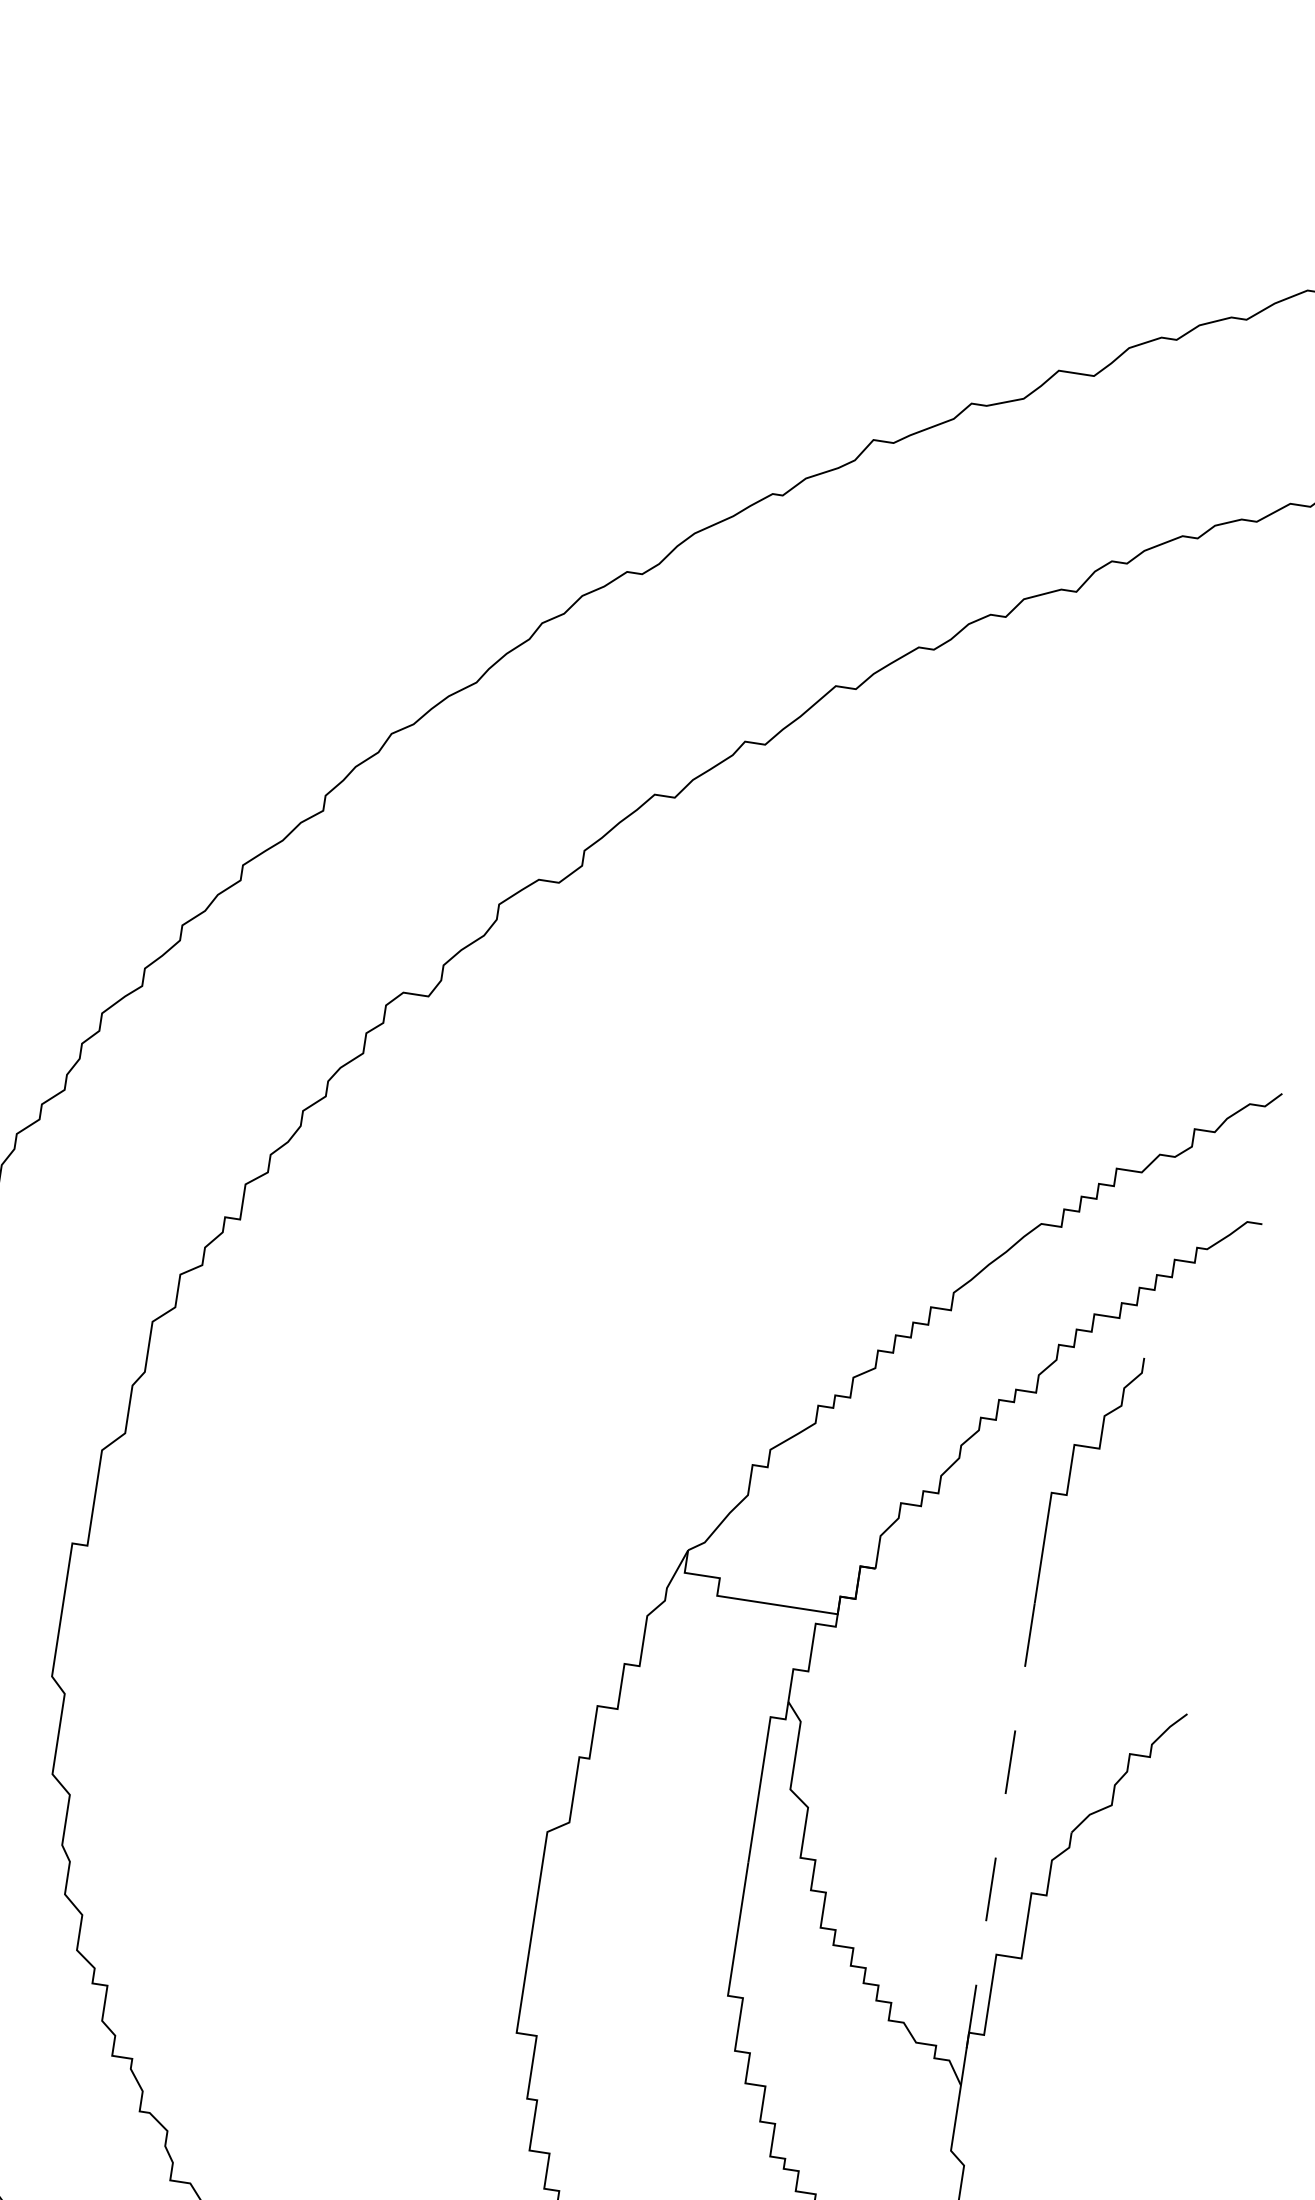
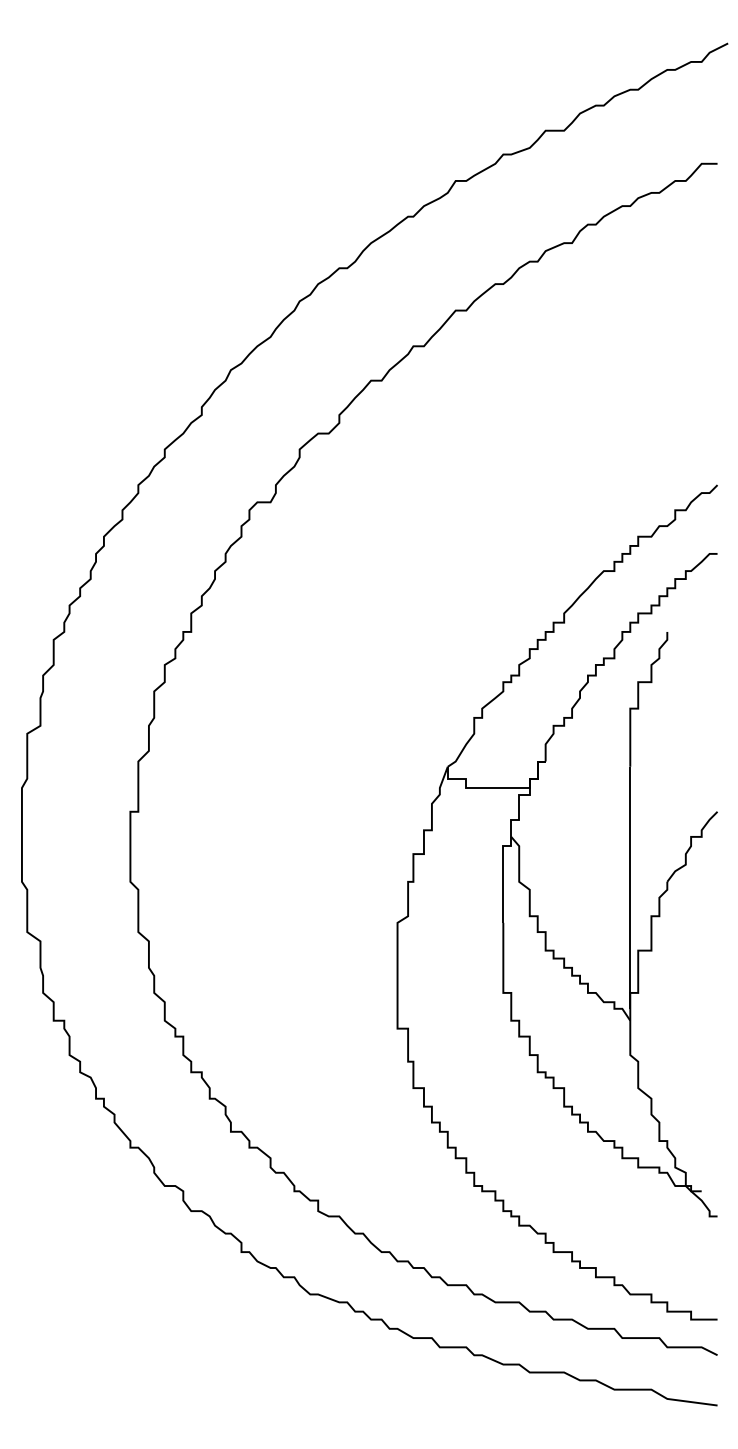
line: (1000, 1832) -> (630, 887), dashed -> solid

